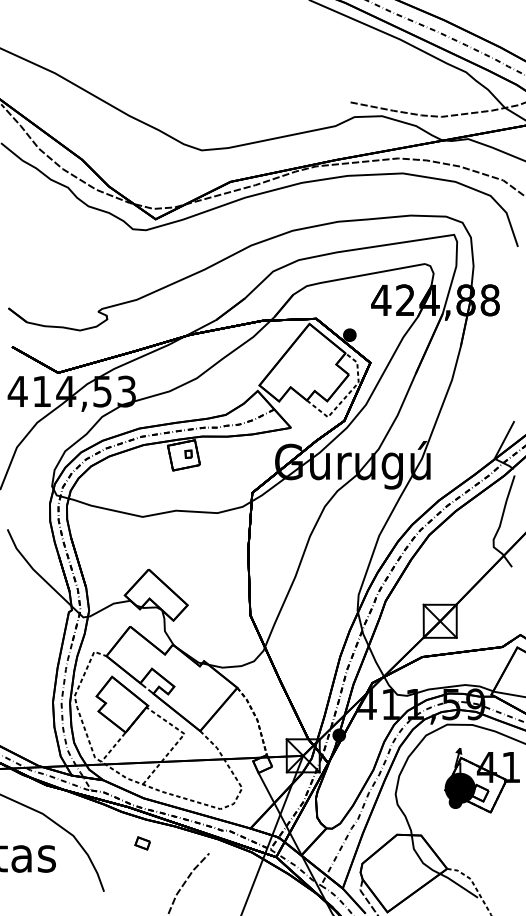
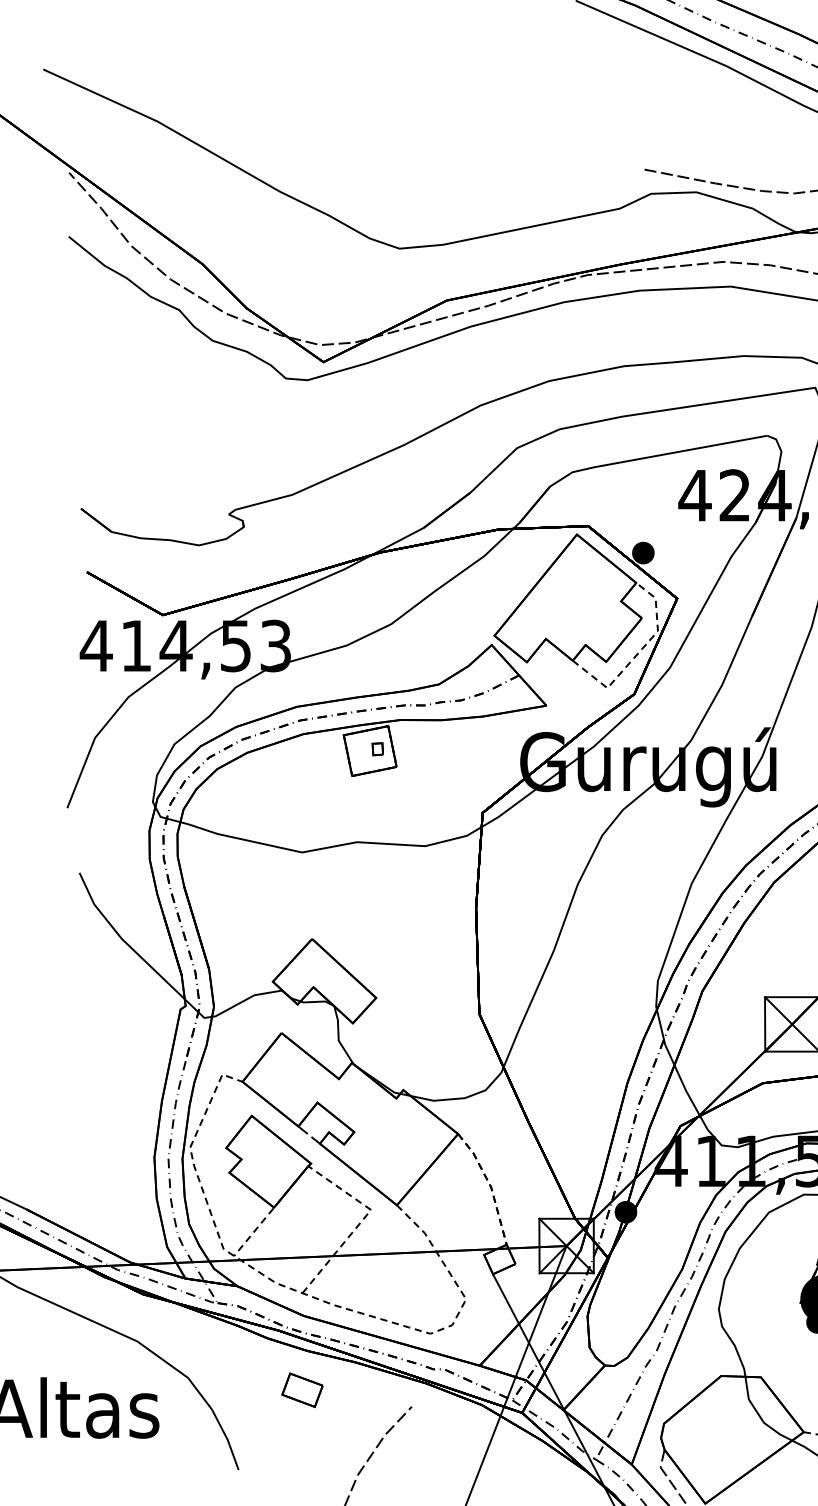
part: (142, 843) -> (301, 1390), size x1.67

